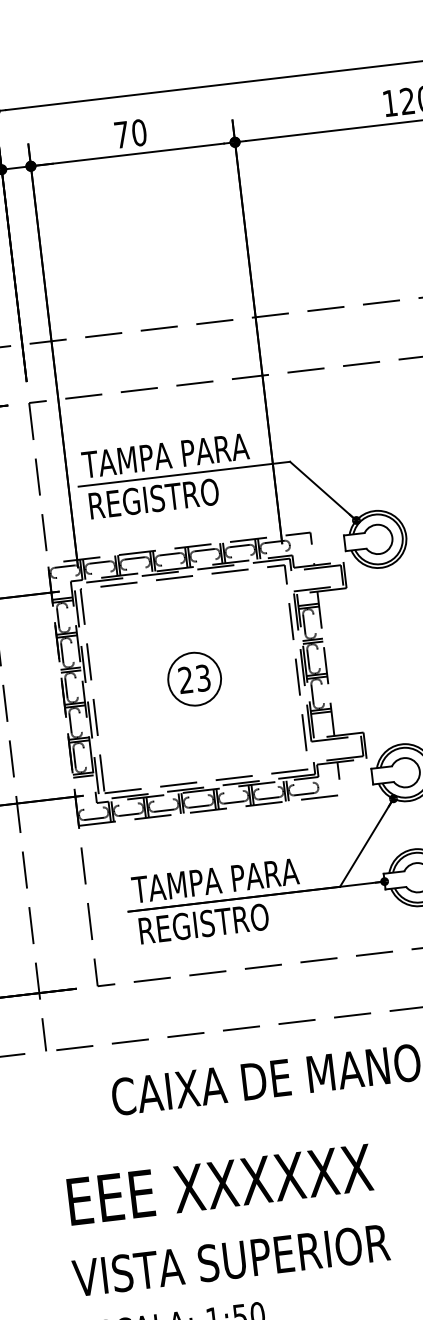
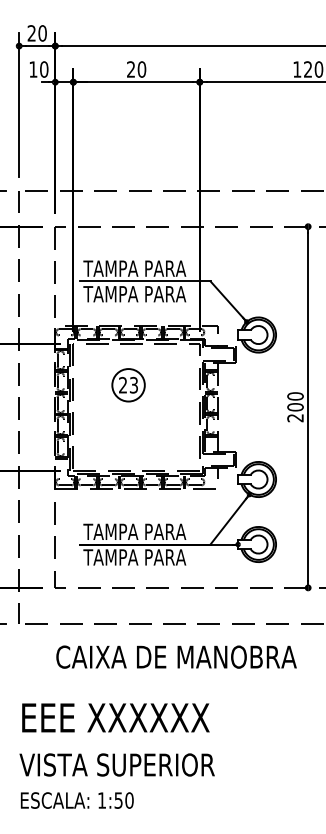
text: (120, 134) -> (130, 69), 70 -> 20
text: (169, 495) -> (134, 293), REGISTRO -> TAMPA PARA
part: (194, 679) -> (128, 385), moved
text: (219, 922) -> (134, 557), REGISTRO -> TAMPA PARA

